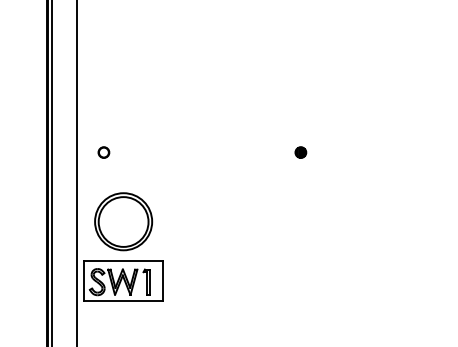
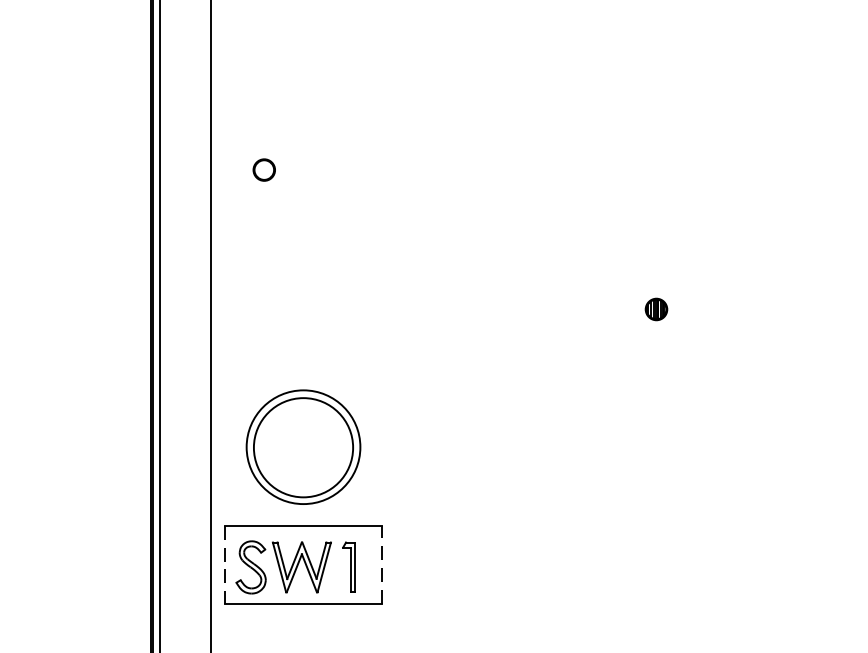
part: (103, 152) -> (263, 169), moved
line: (84, 280) -> (225, 564), solid -> dashed
line: (163, 280) -> (382, 564), solid -> dashed

